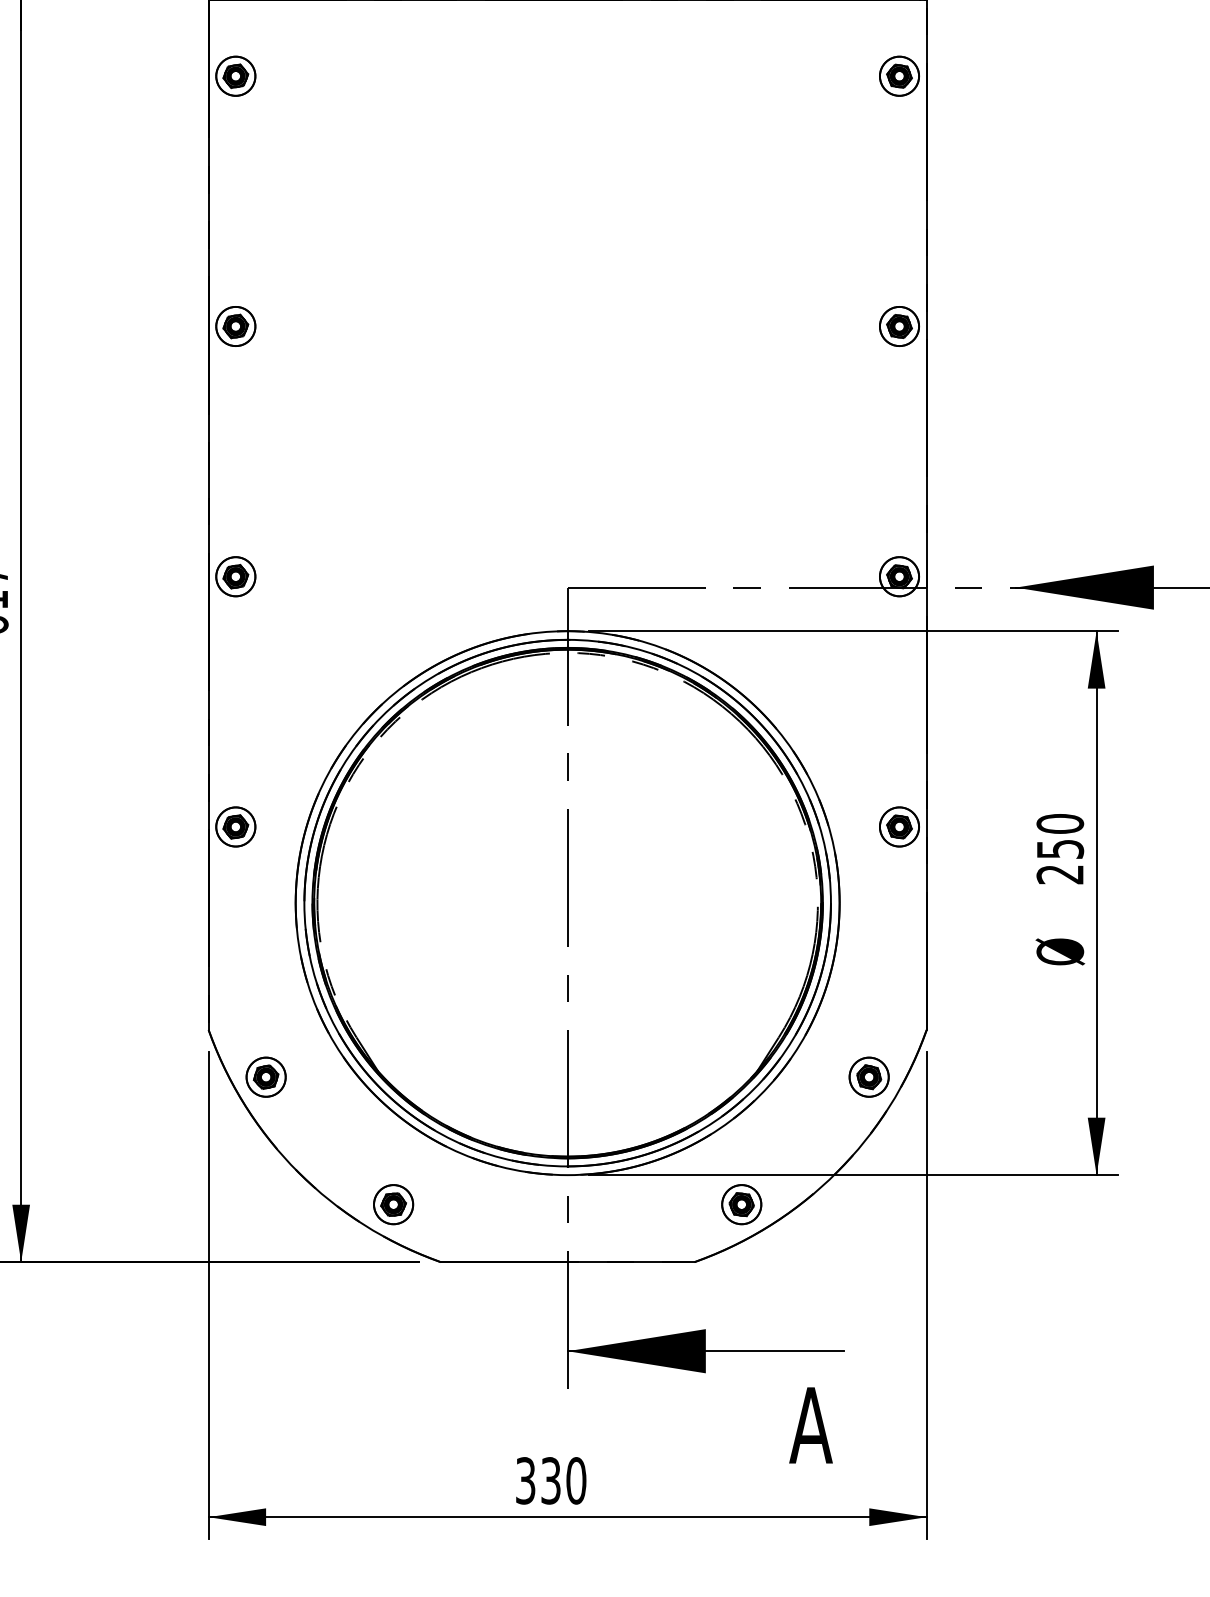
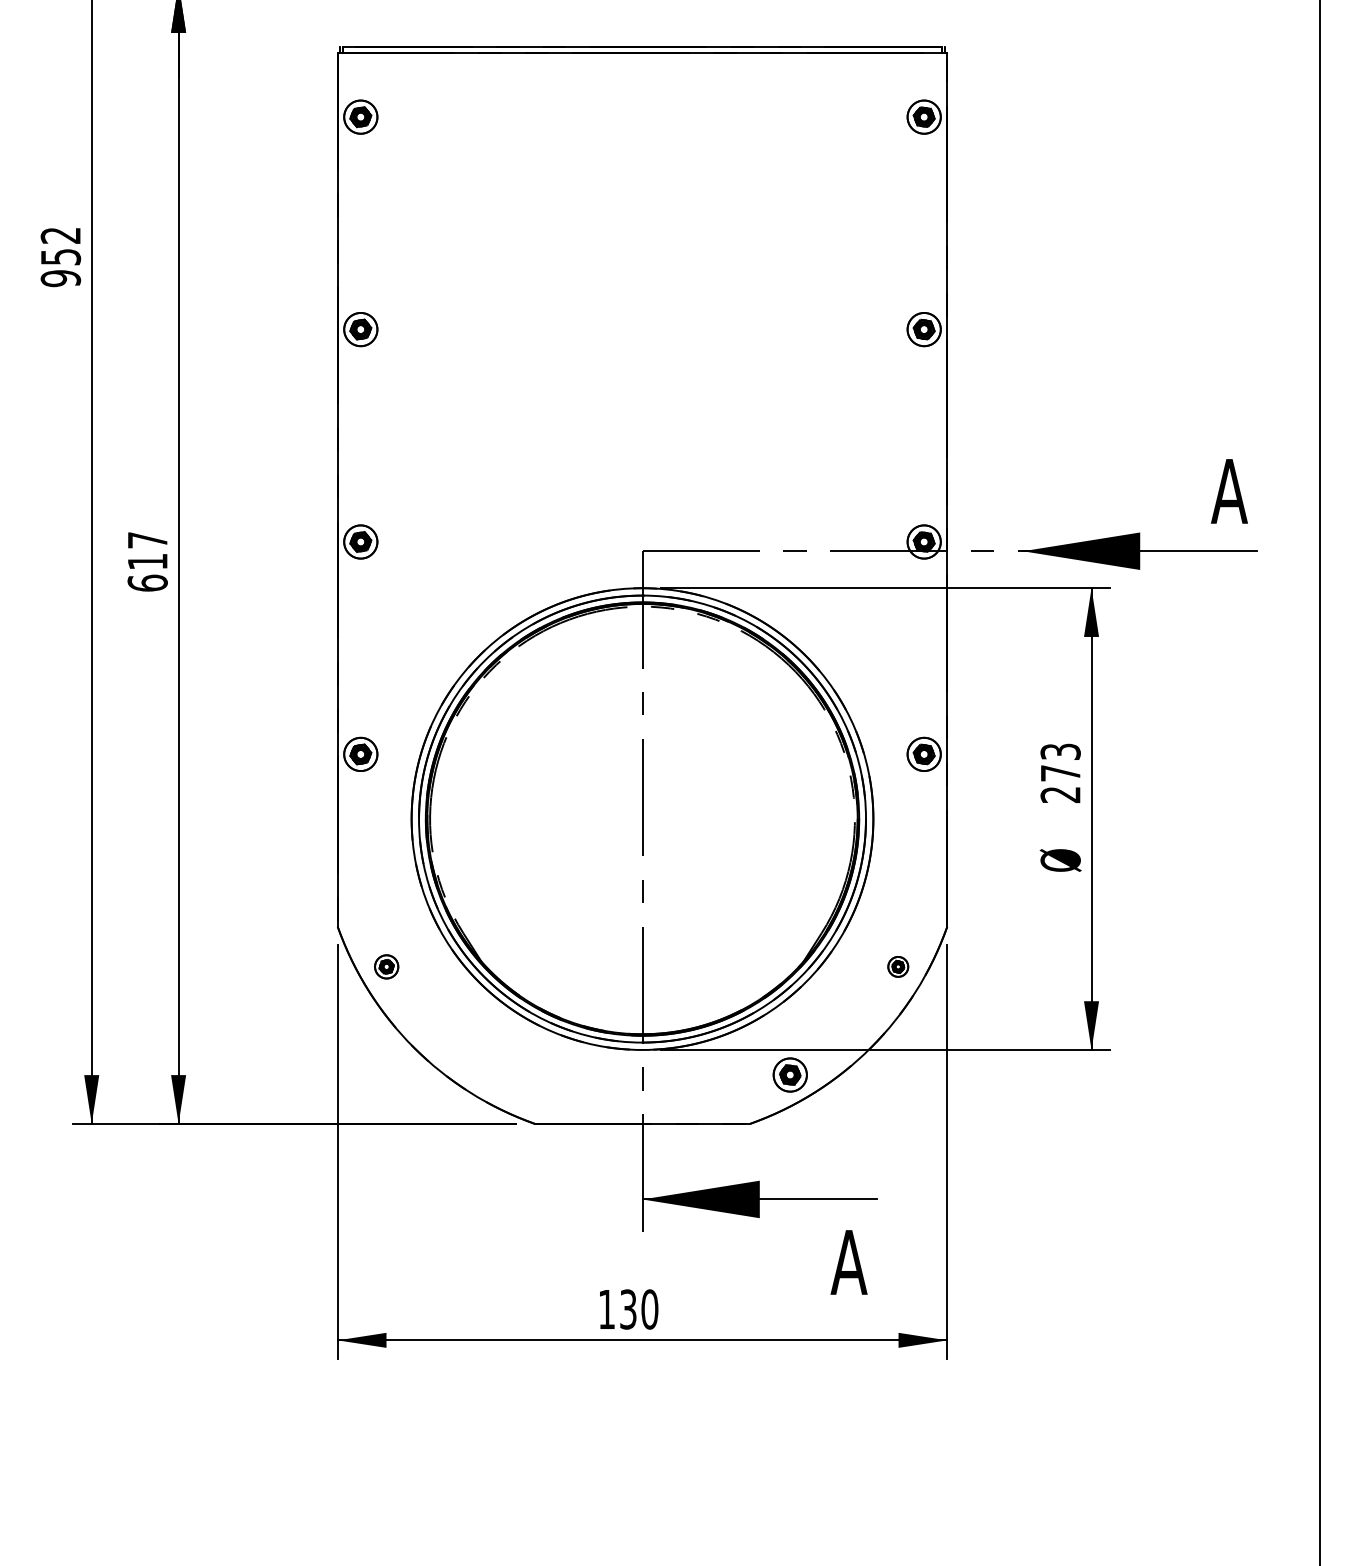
text: (1060, 836) -> (1060, 762), 250 -> 273
part: (266, 1076) -> (386, 966), size x0.7
part: (868, 1076) -> (897, 966), size x0.6
part: (393, 1204) -> (494, 1074), removed
text: (525, 1480) -> (606, 1309), 330 -> 130

